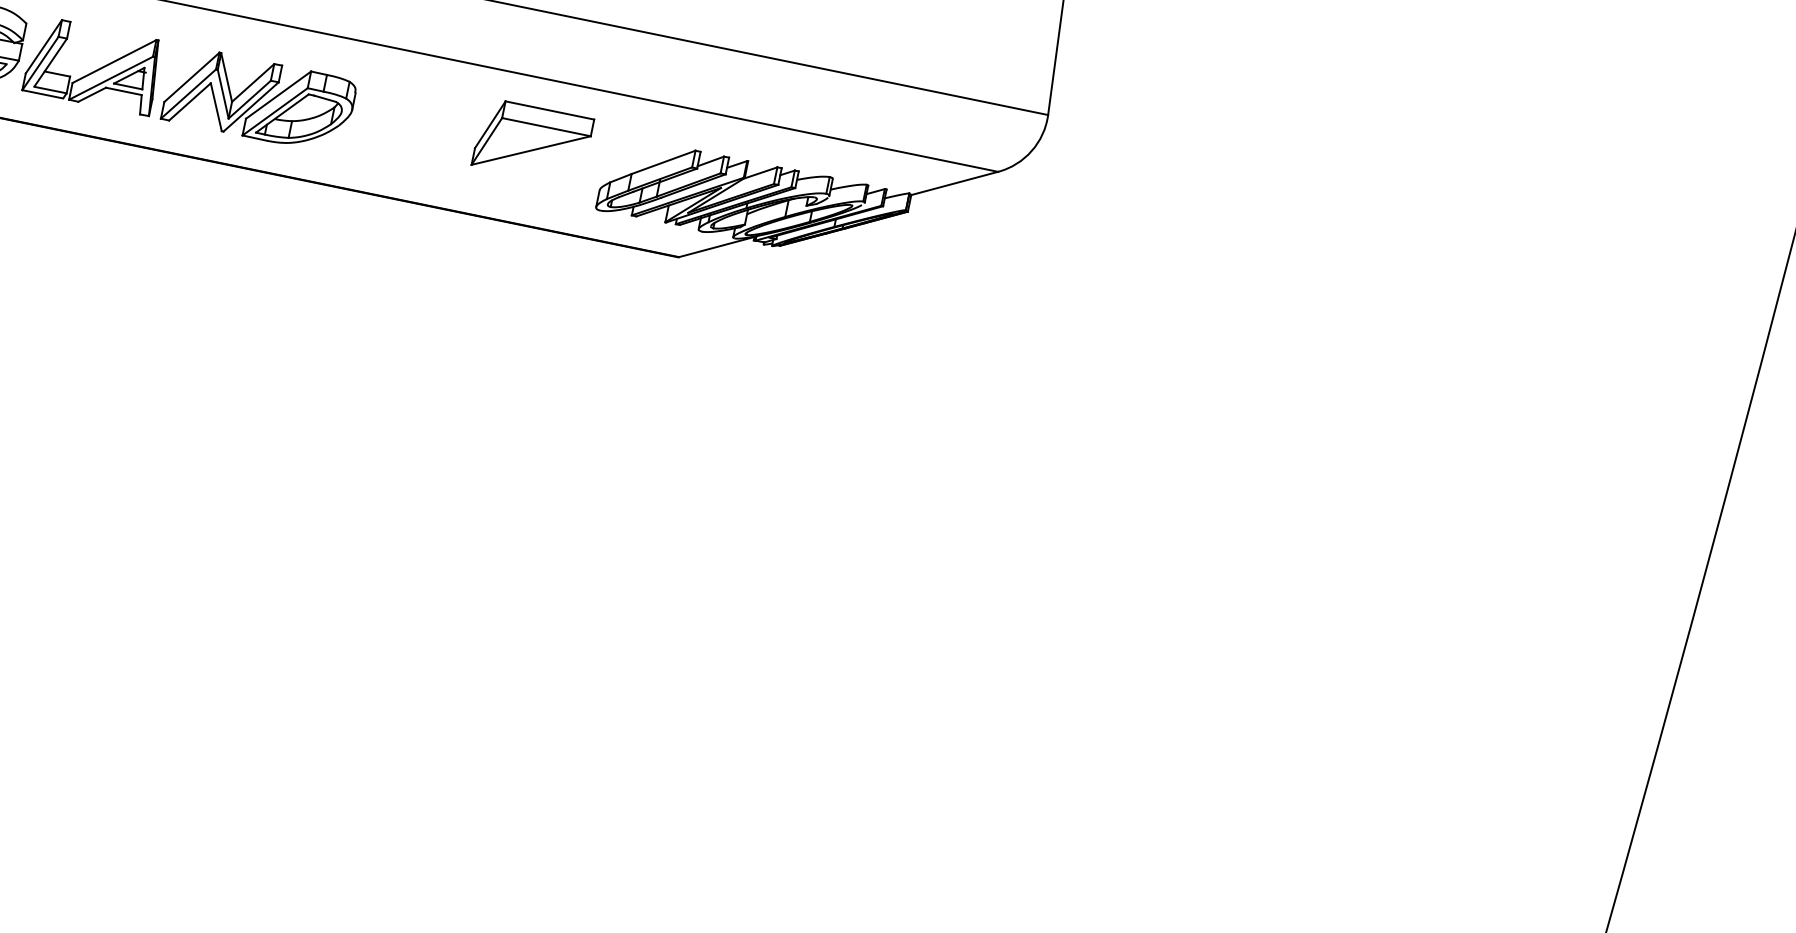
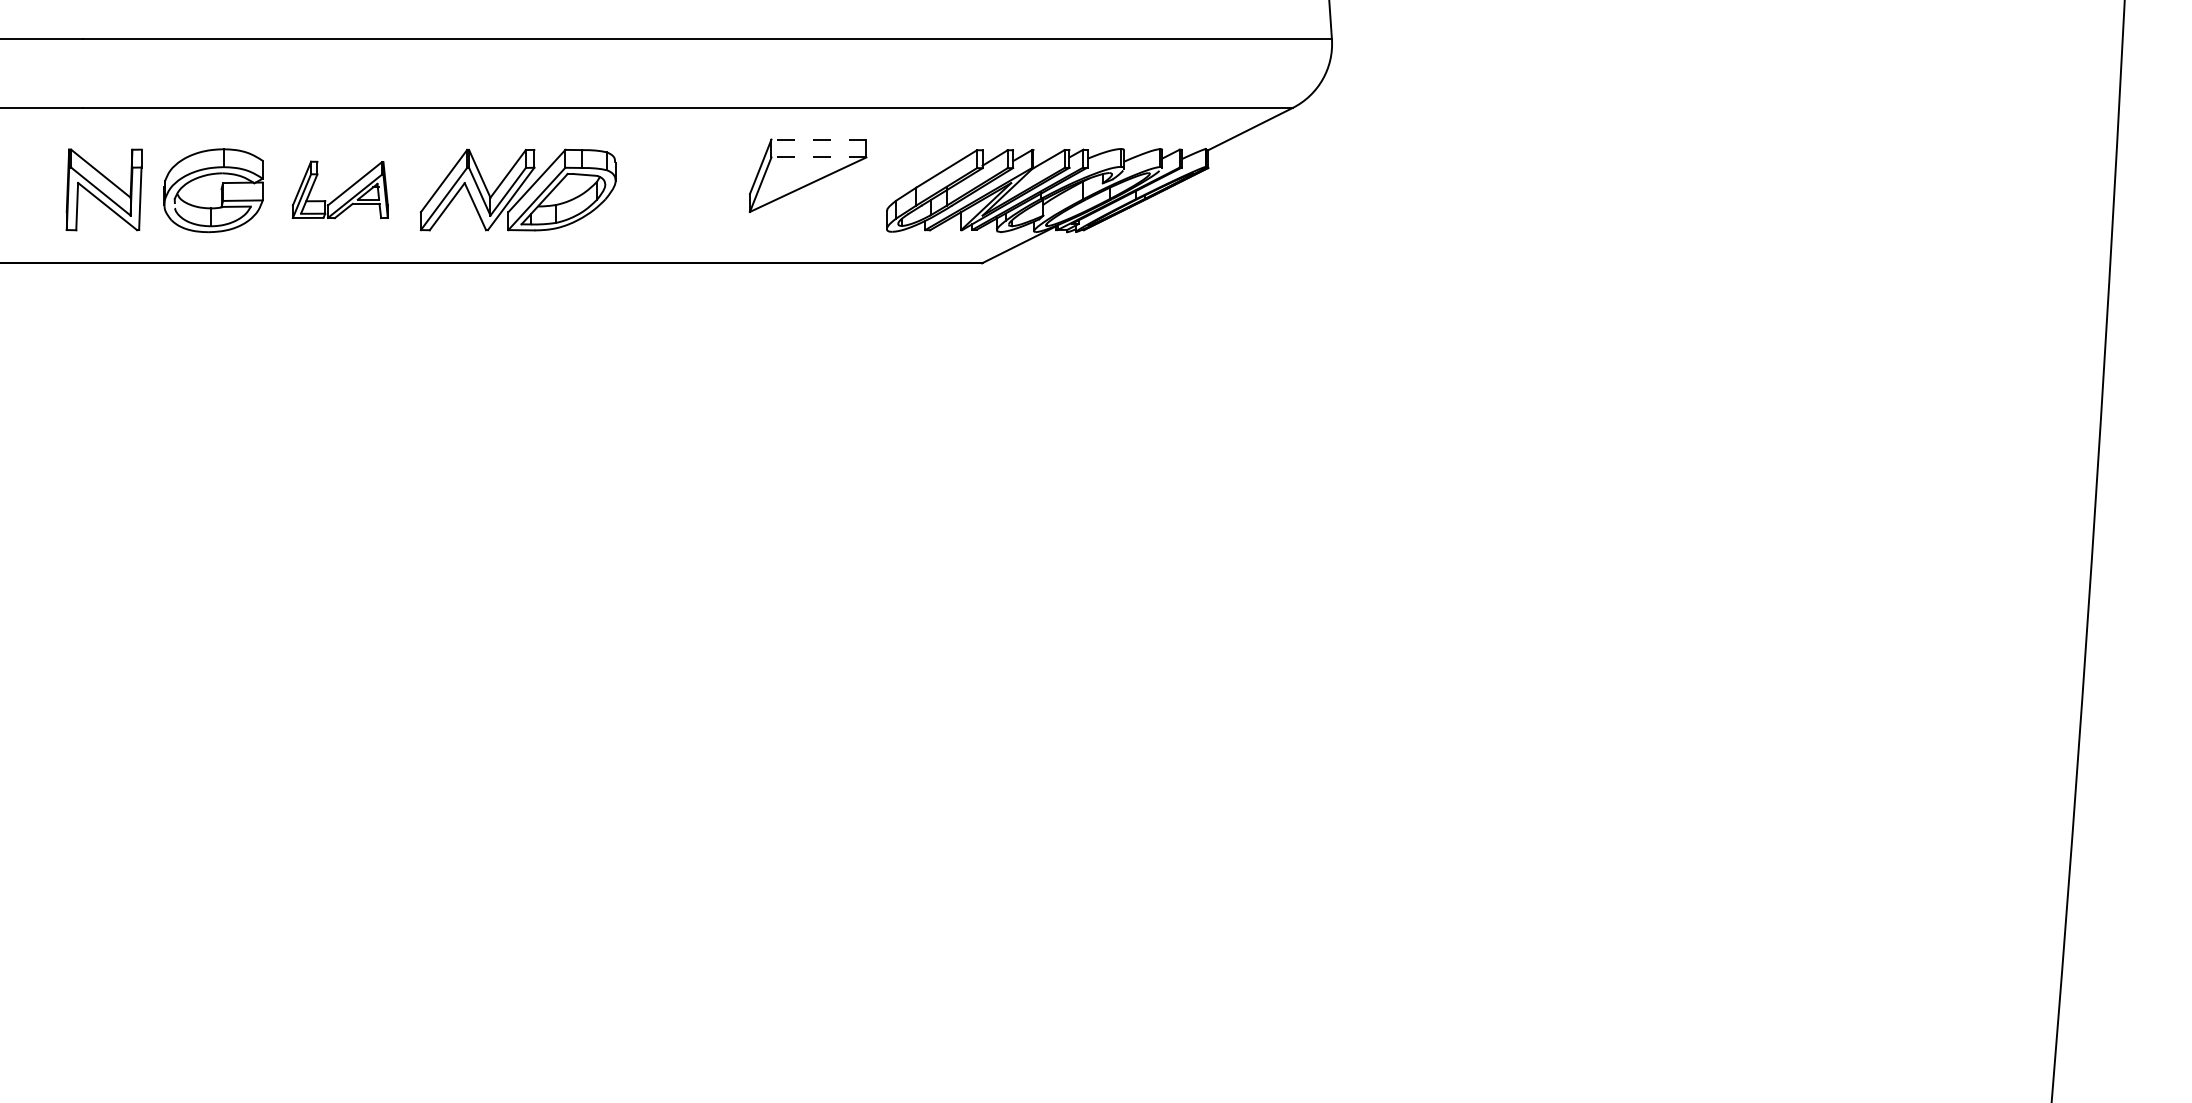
part: (93, 65) -> (340, 189), size x0.7
line: (549, 110) -> (818, 139), solid -> dashed
line: (546, 127) -> (818, 157), solid -> dashed

